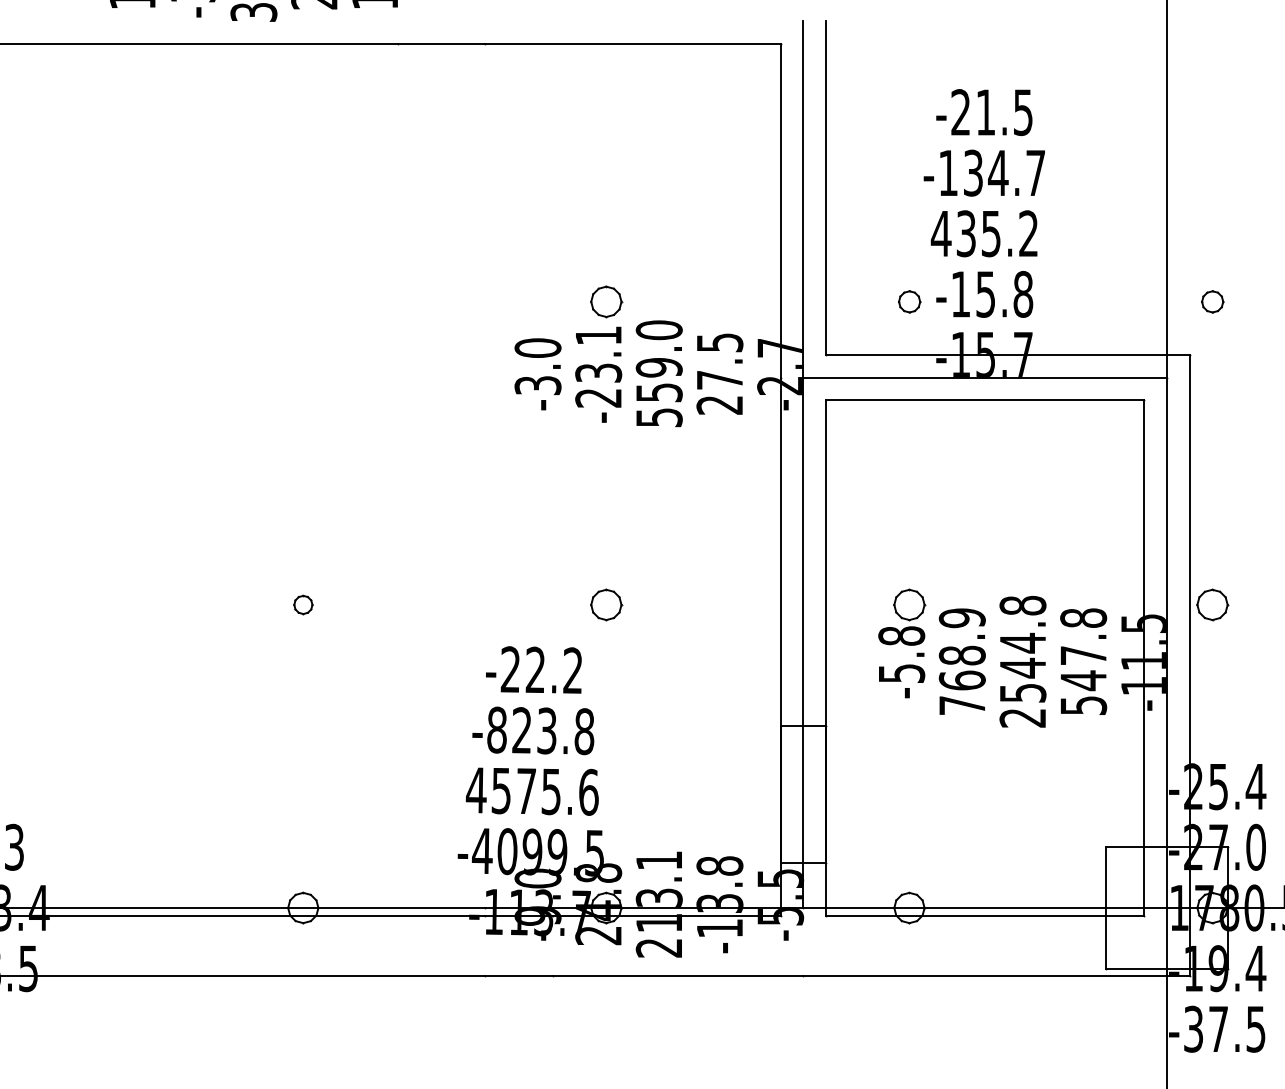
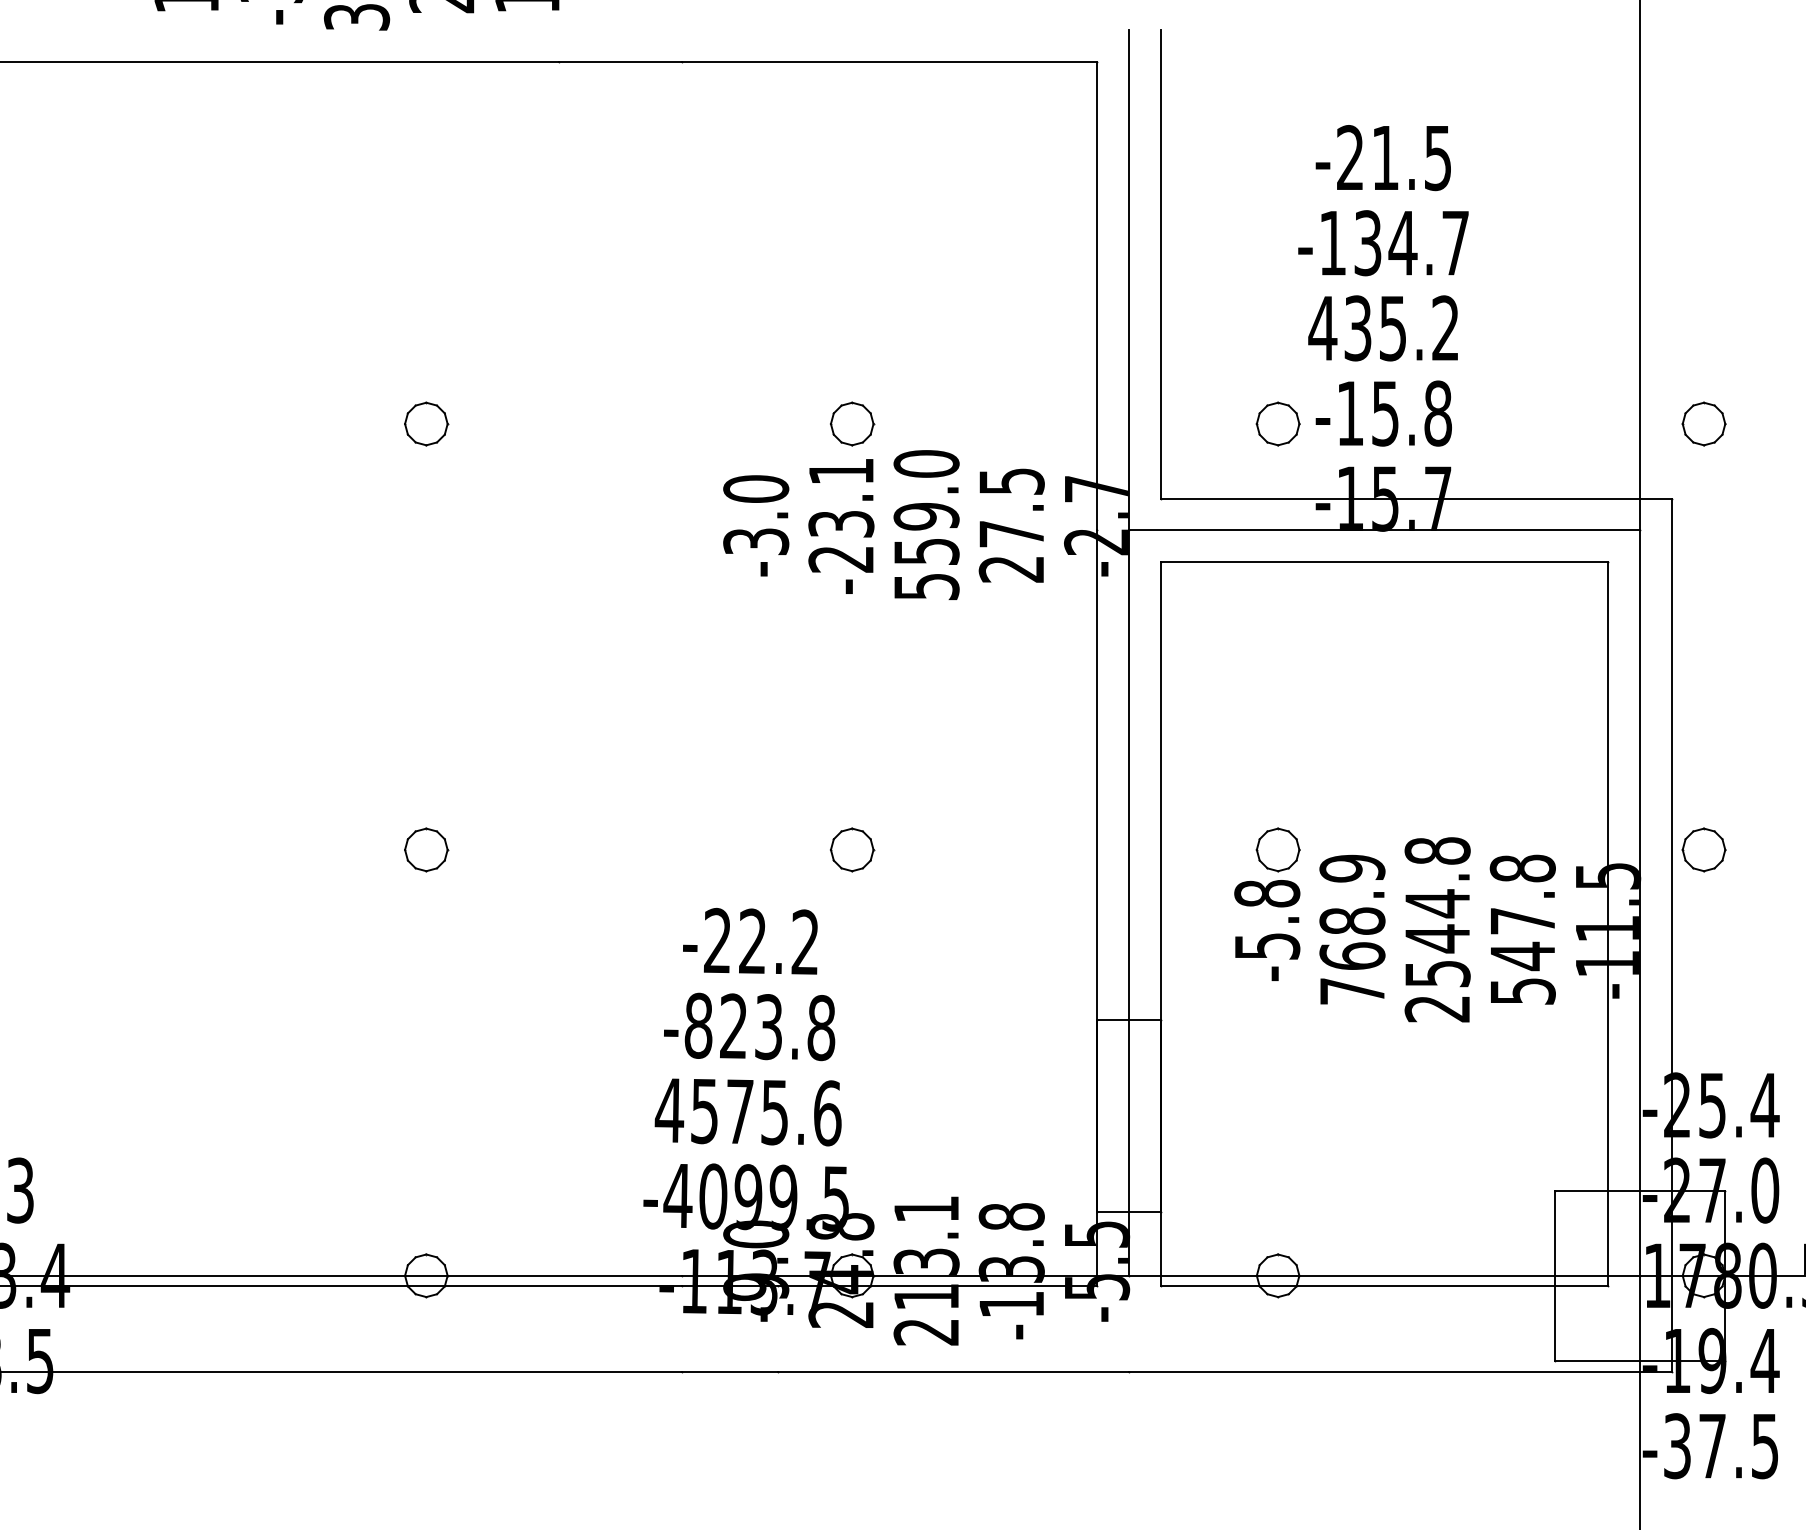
part: (303, 301) -> (426, 423), added
part: (909, 301) -> (1278, 423), size x1.43
part: (1212, 301) -> (1703, 423), size x1.43
part: (303, 604) -> (426, 849), size x1.67

